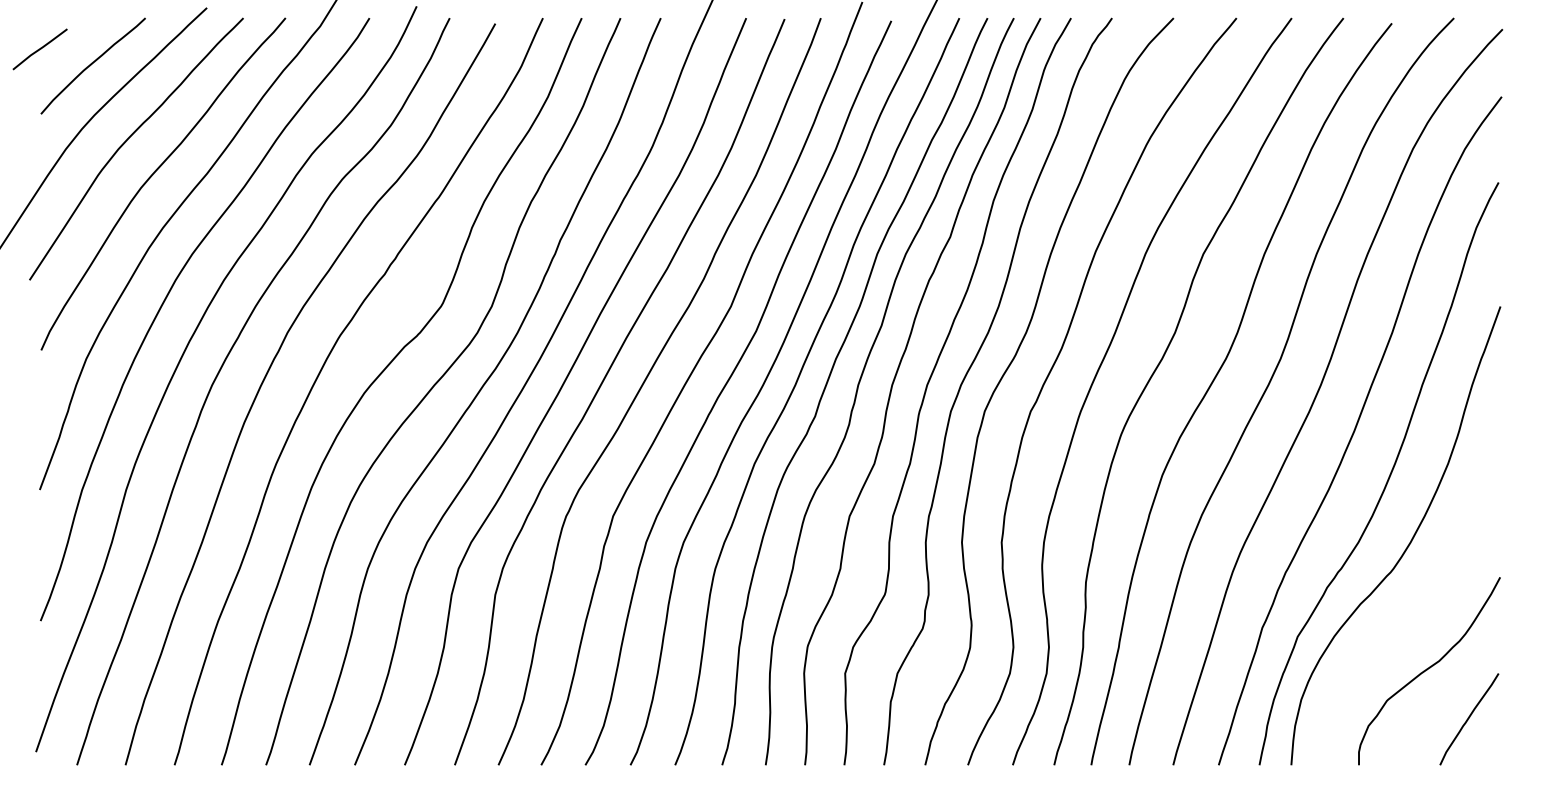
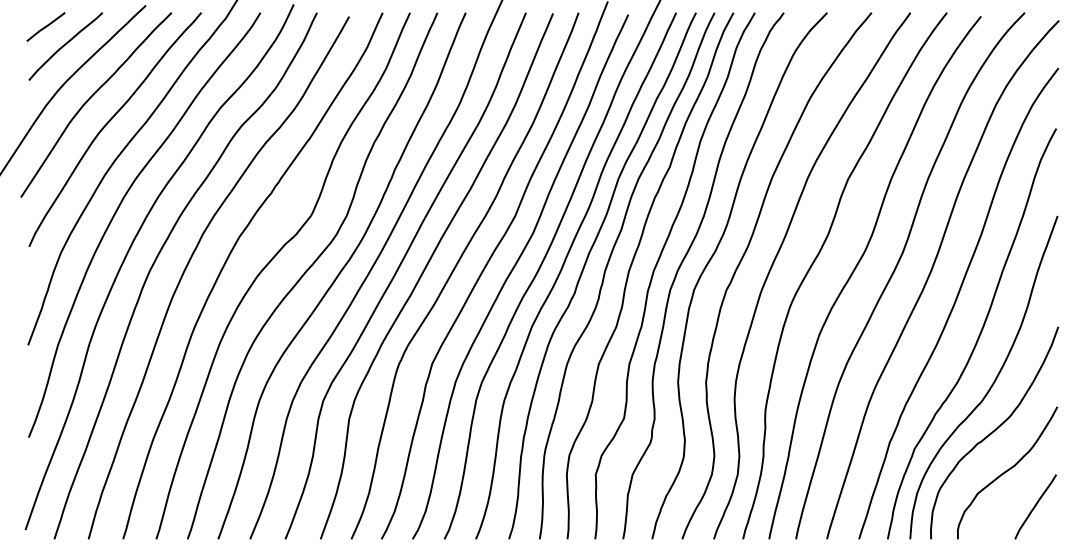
line: (39, 49) -> (45, 27), moved
curve: (1409, 613) -> (993, 432), added

